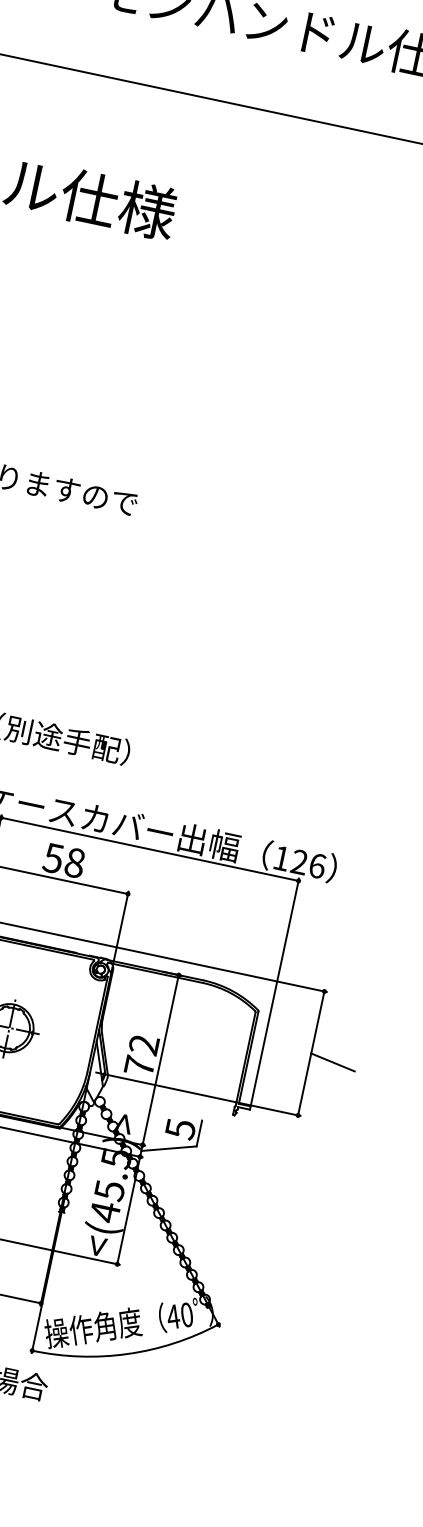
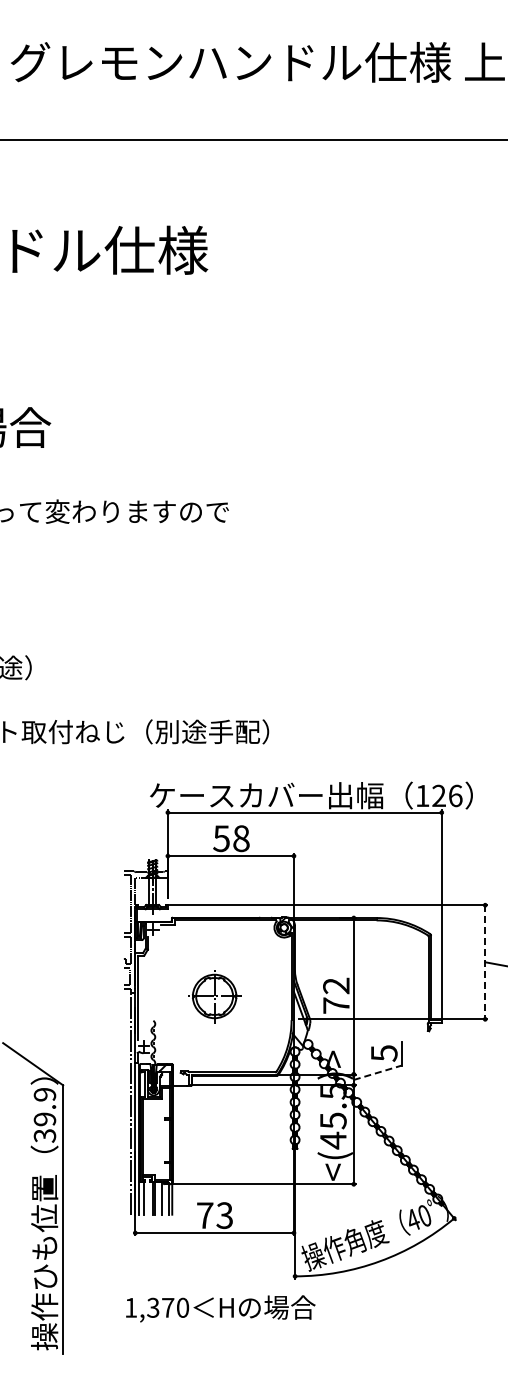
line: (311, 1053) -> (485, 962), solid -> dashed
line: (168, 1148) -> (377, 1072), solid -> dashed

